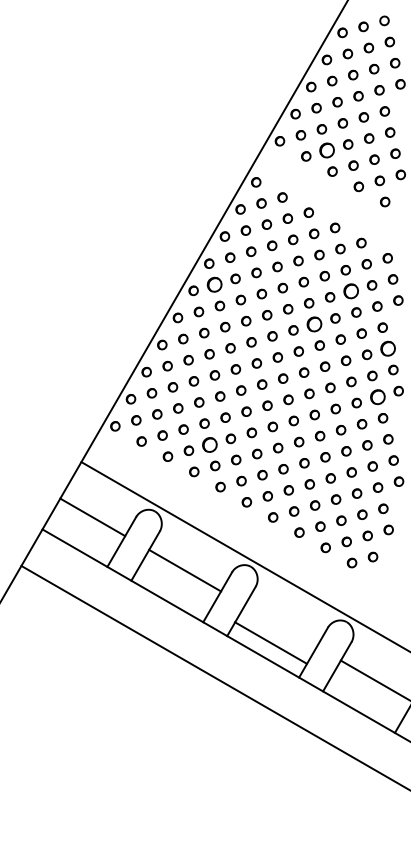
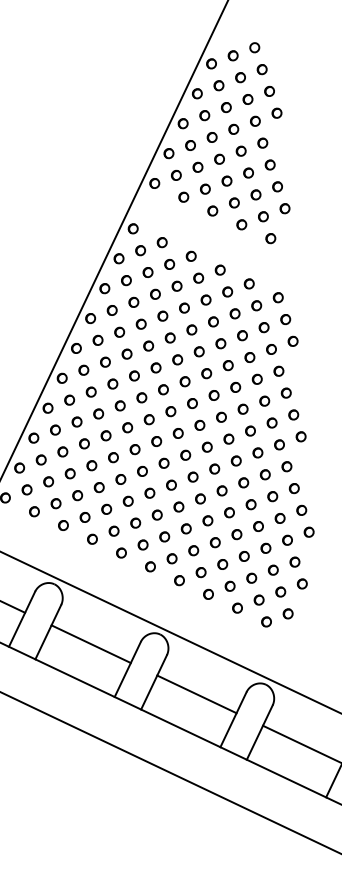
part: (327, 150) -> (205, 189), size x0.62
part: (214, 284) -> (97, 340), size x0.62
part: (350, 291) -> (241, 335), size x0.62
part: (314, 324) -> (206, 373), size x0.62
part: (387, 348) -> (285, 392), size x0.62
part: (377, 396) -> (279, 444), size x0.62
part: (209, 444) -> (106, 509), size x0.62
line: (270, 642) -> (196, 693), moved

